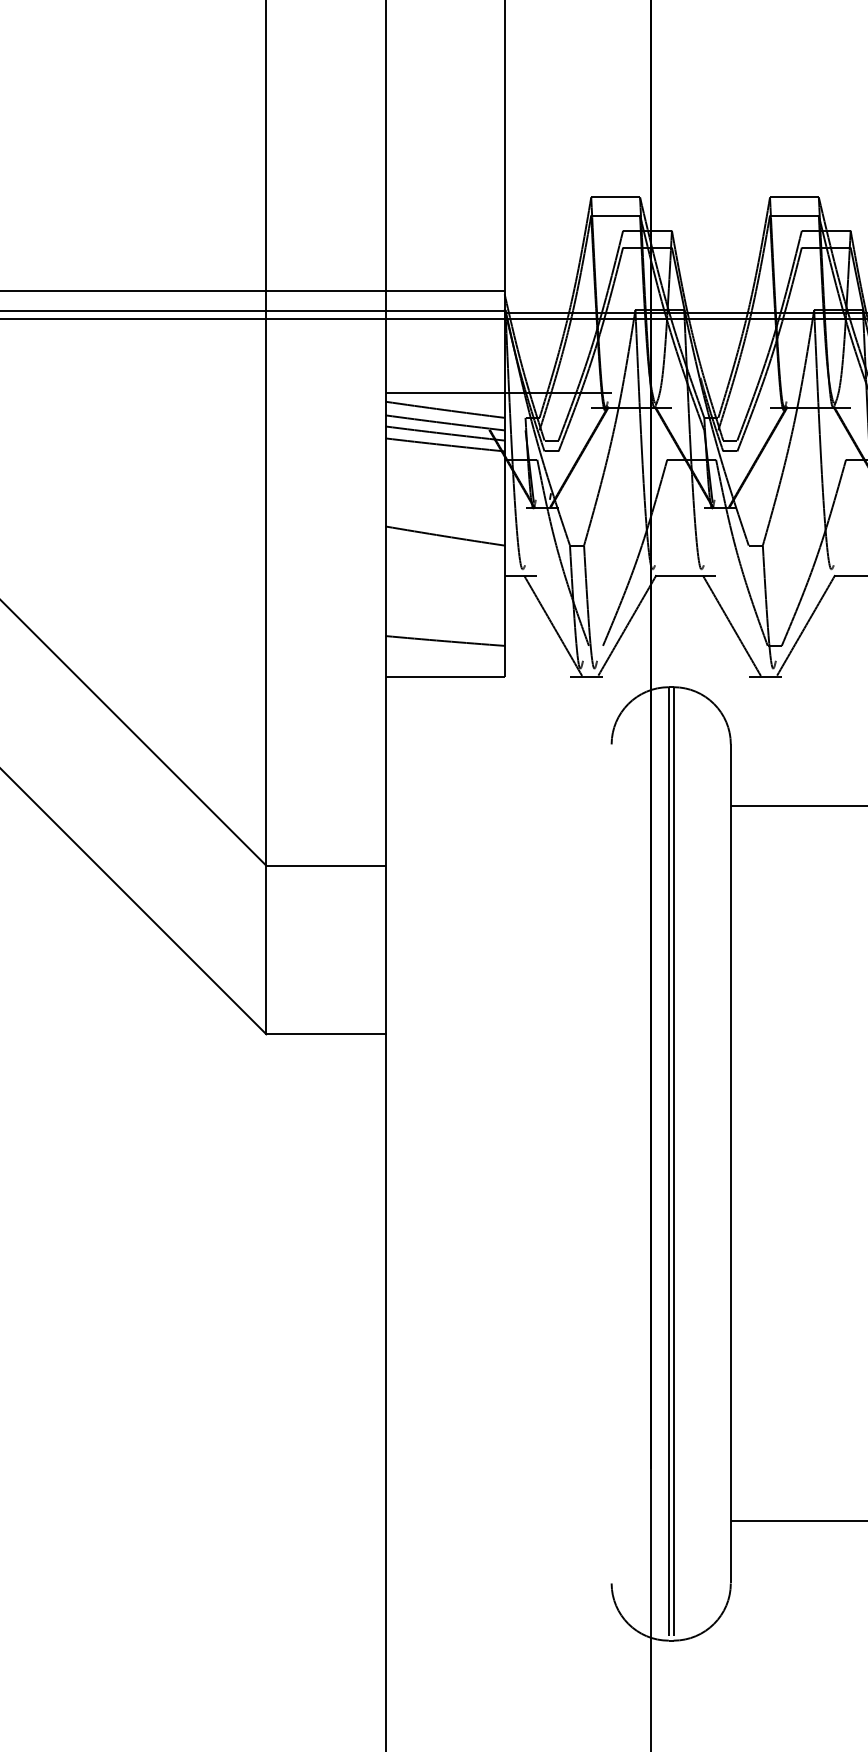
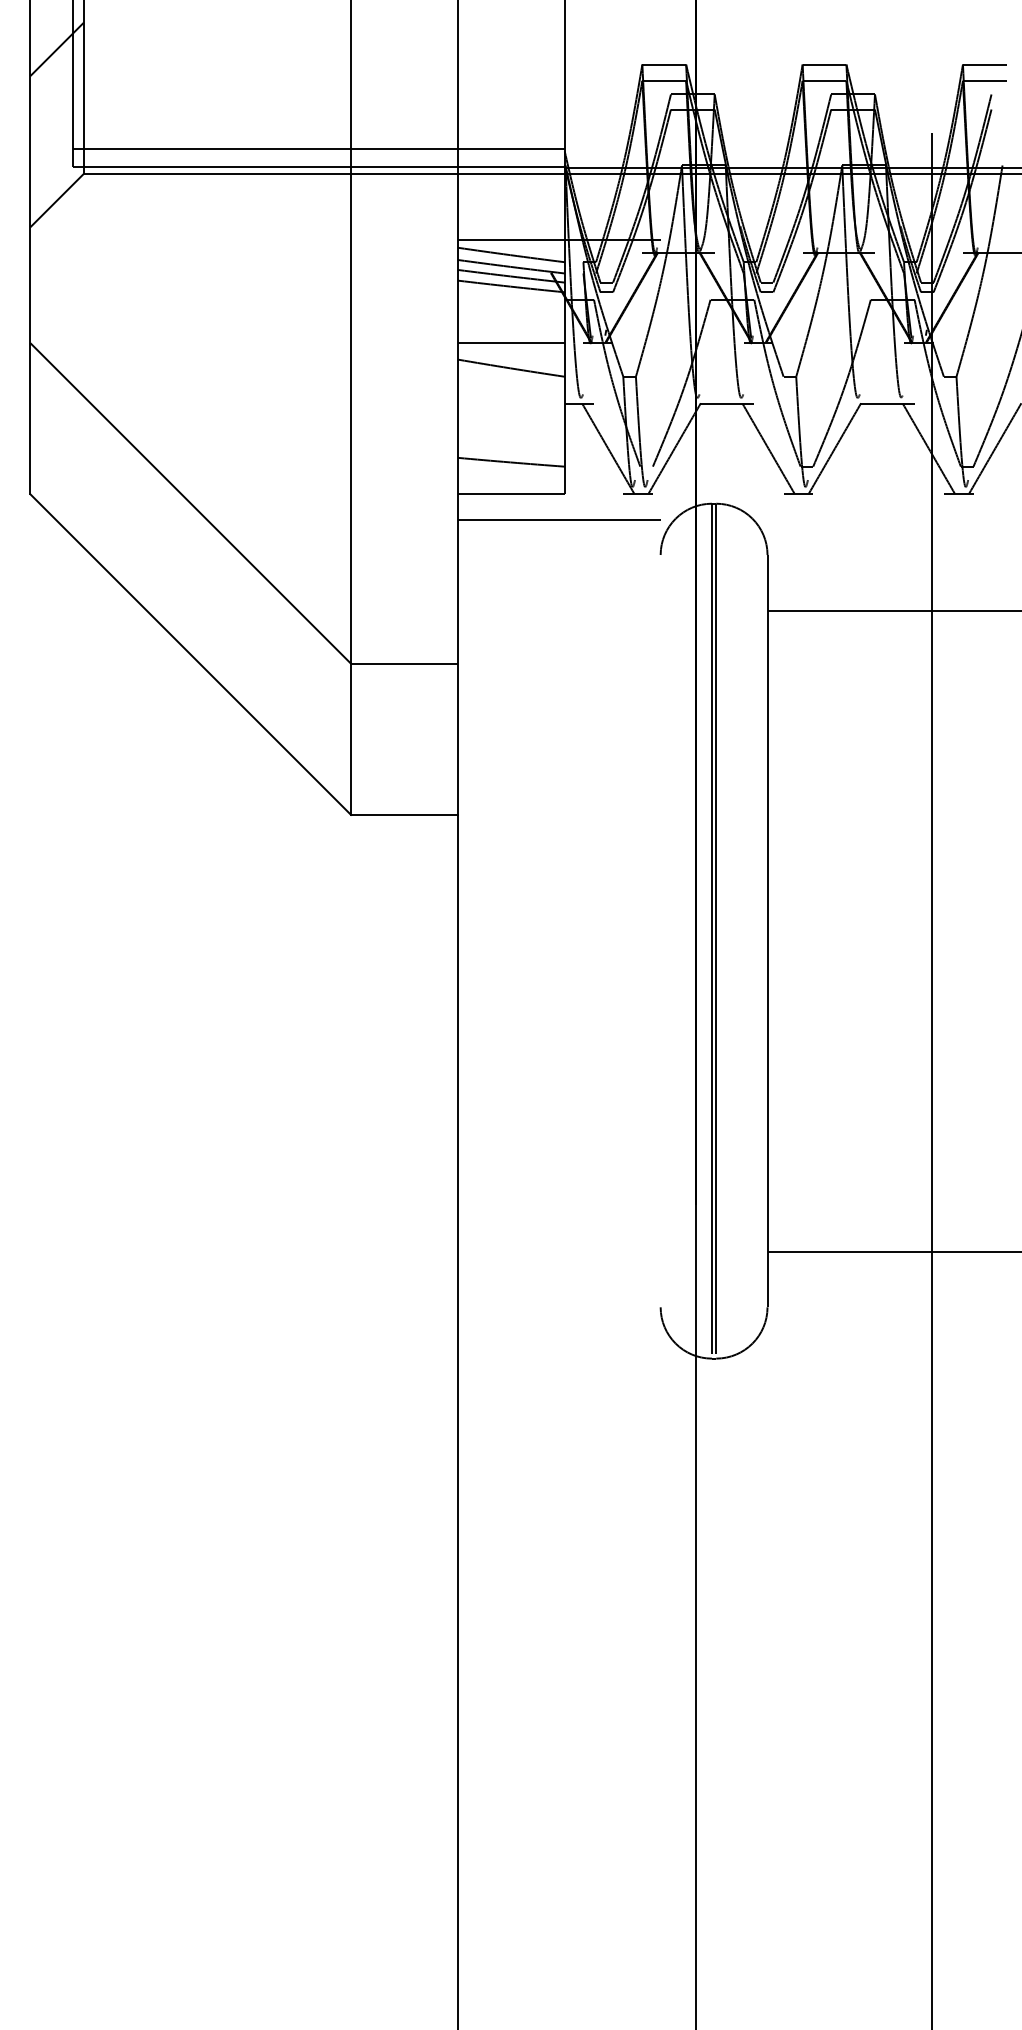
line: (444, 508) -> (510, 343), added
line: (497, 704) -> (558, 519), added

